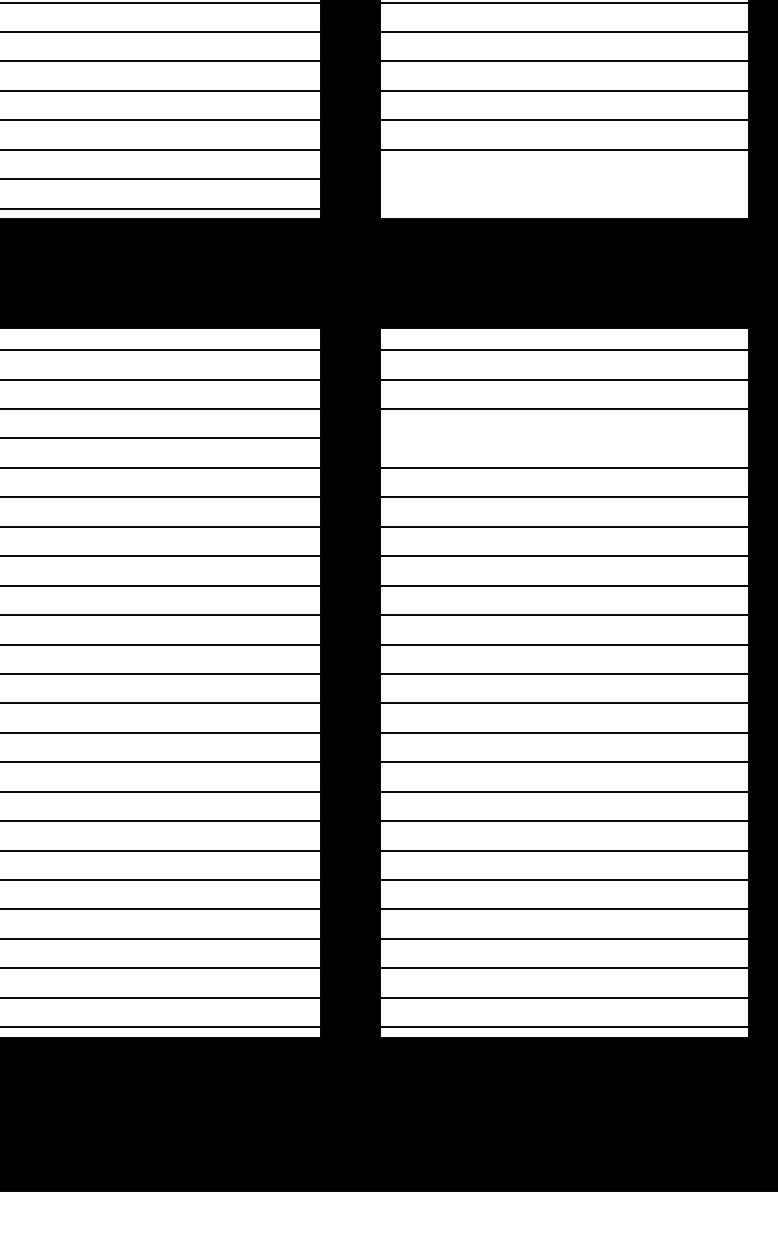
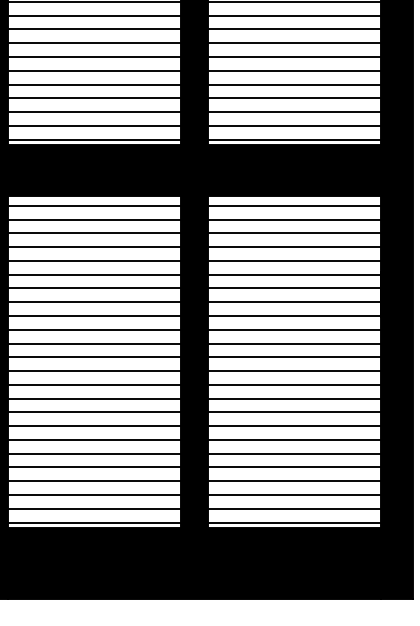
line: (564, 178) -> (294, 125), added
line: (564, 208) -> (294, 139), added
line: (564, 439) -> (294, 247), added

